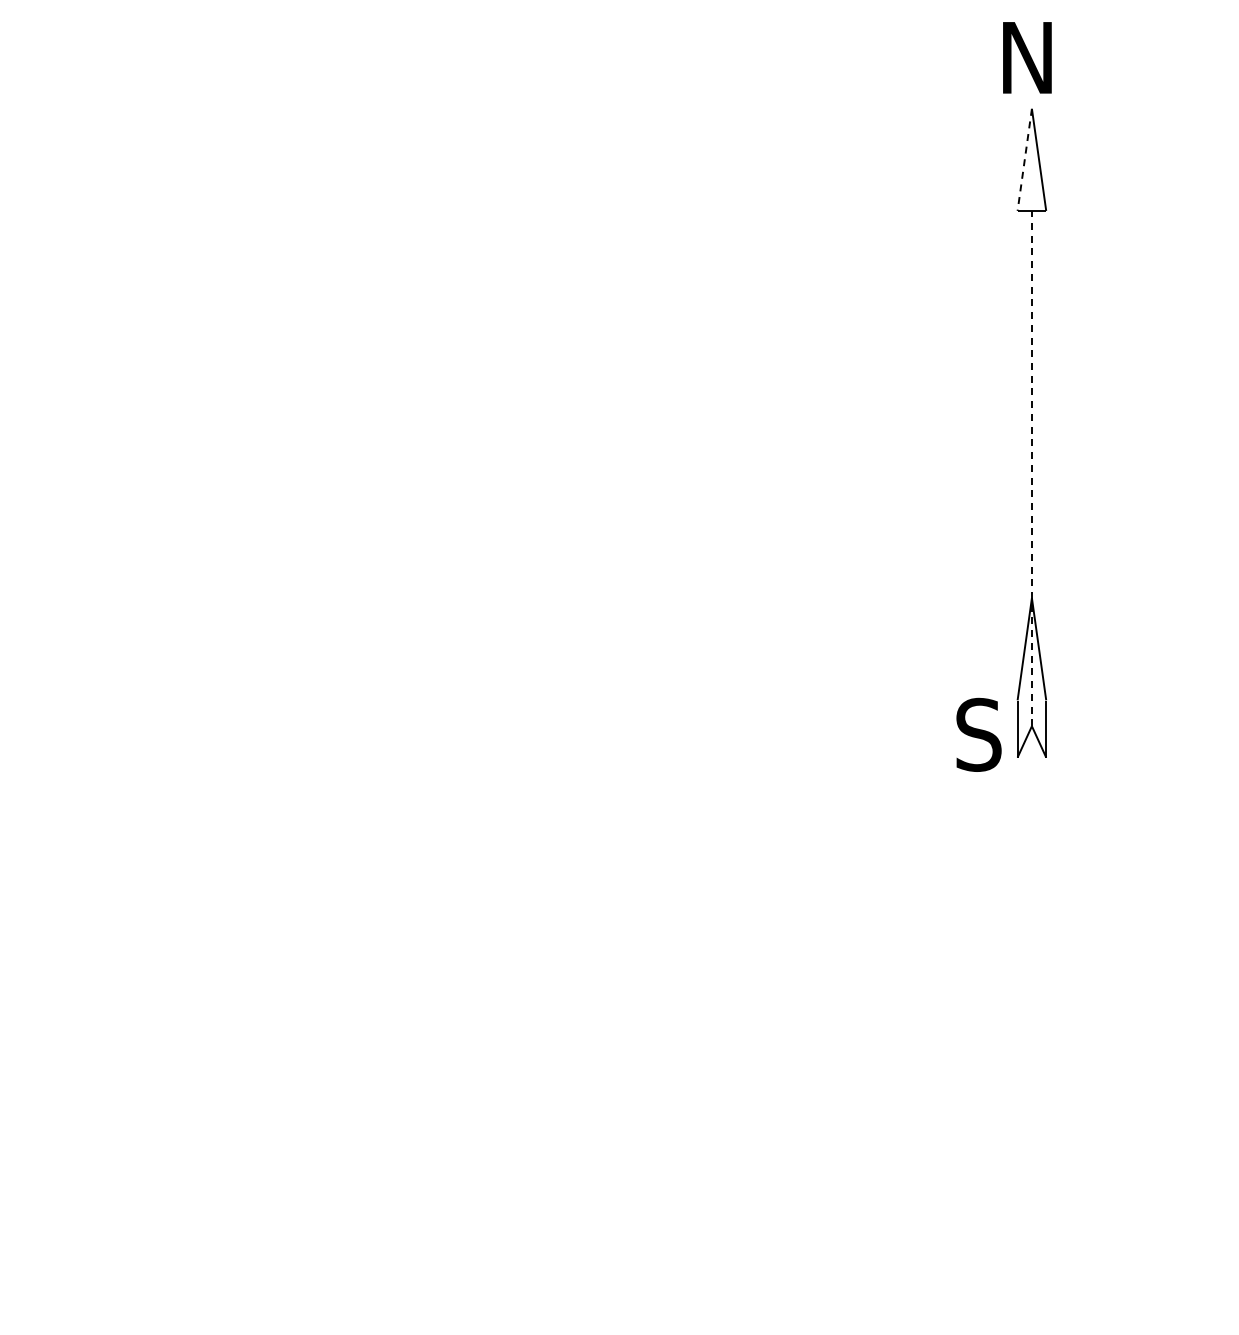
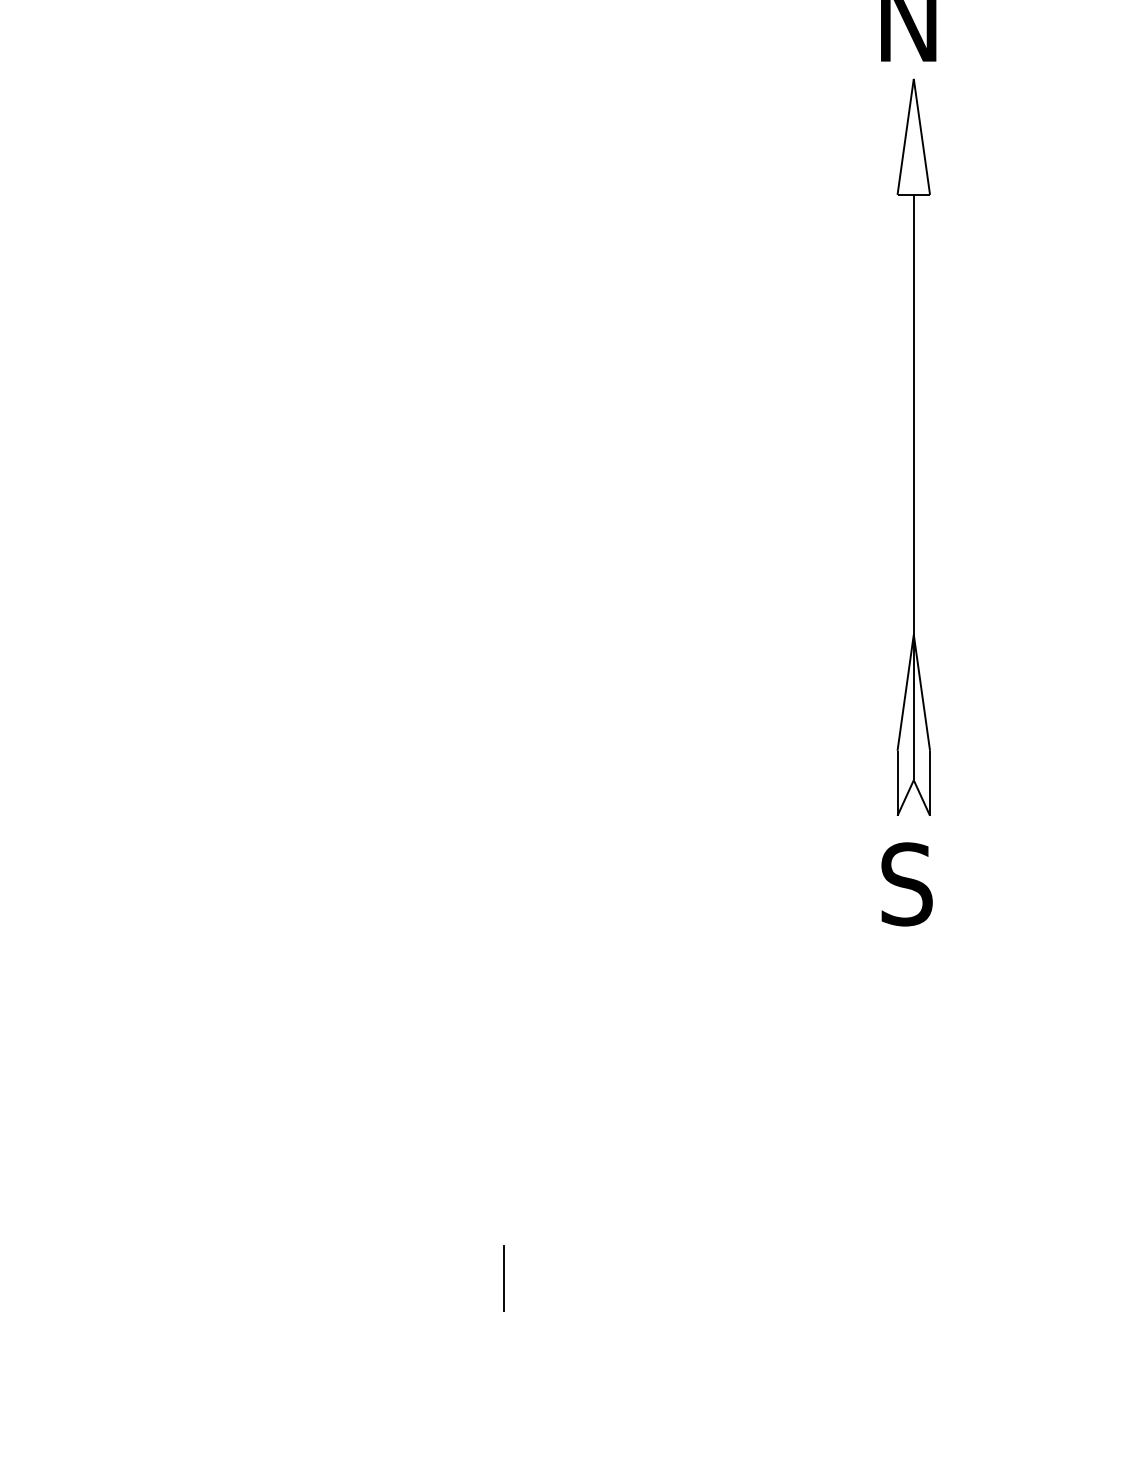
line: (1024, 159) -> (905, 136), dashed -> solid
line: (1031, 468) -> (913, 487), dashed -> solid
text: (978, 734) -> (906, 883), moved
line: (670, 1164) -> (503, 1278), added

